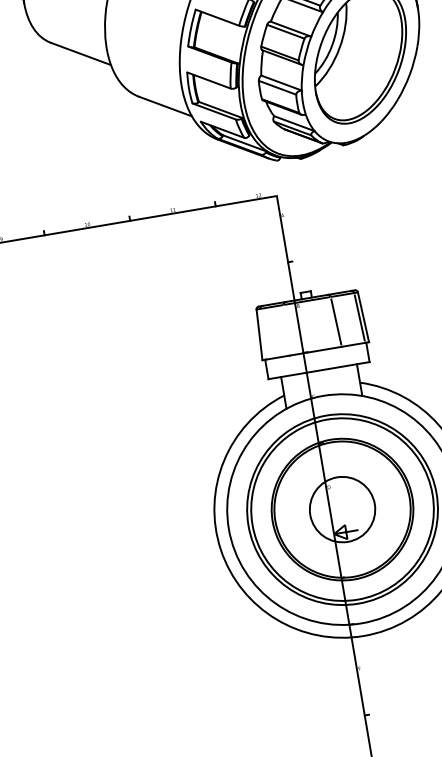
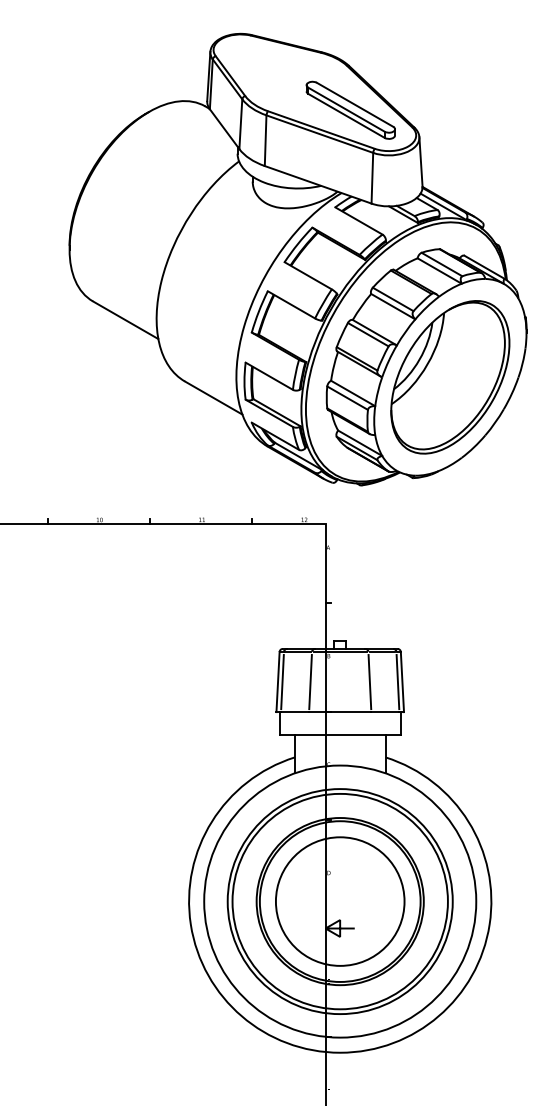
line: (286, 330) -> (310, 682), added
line: (263, 334) -> (282, 682), added
circle: (341, 509) -> (339, 901), size x1.67

